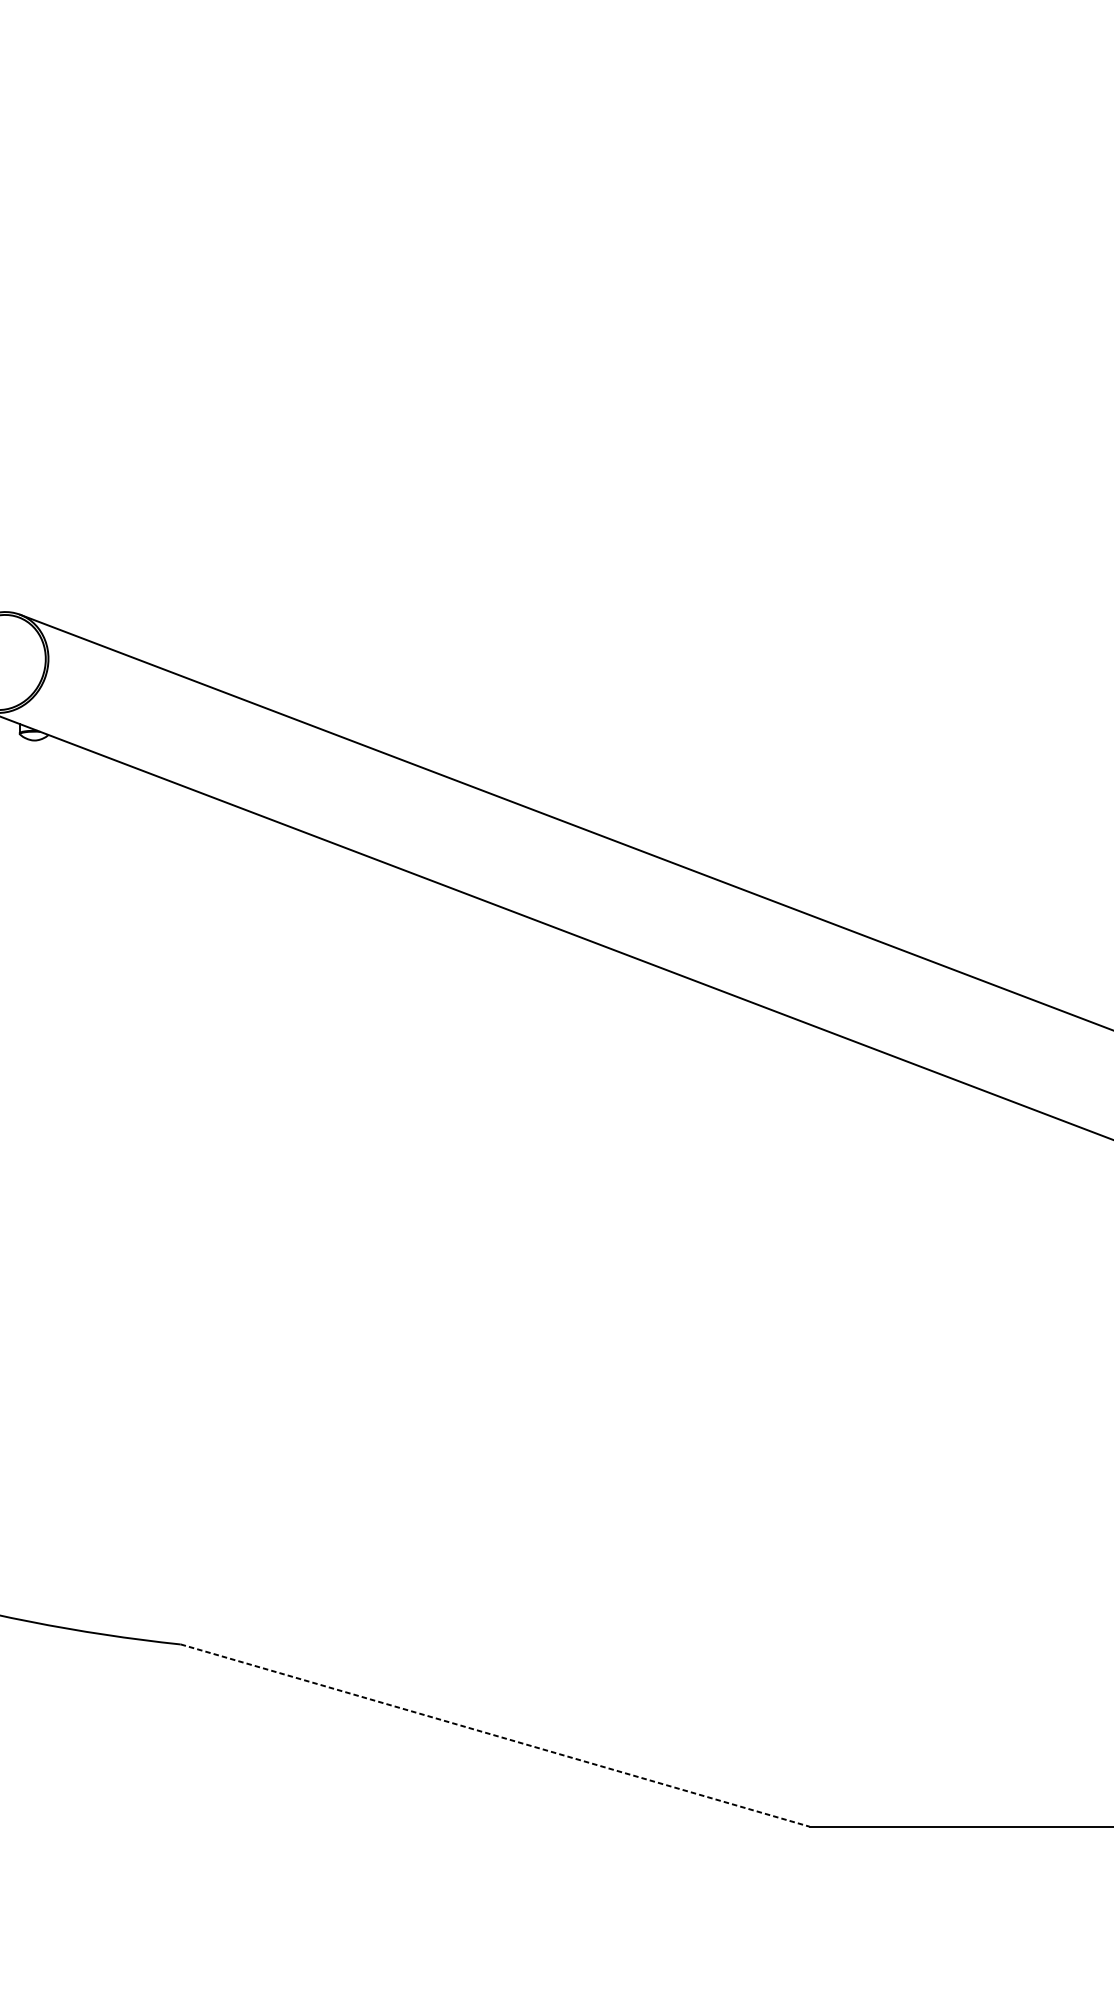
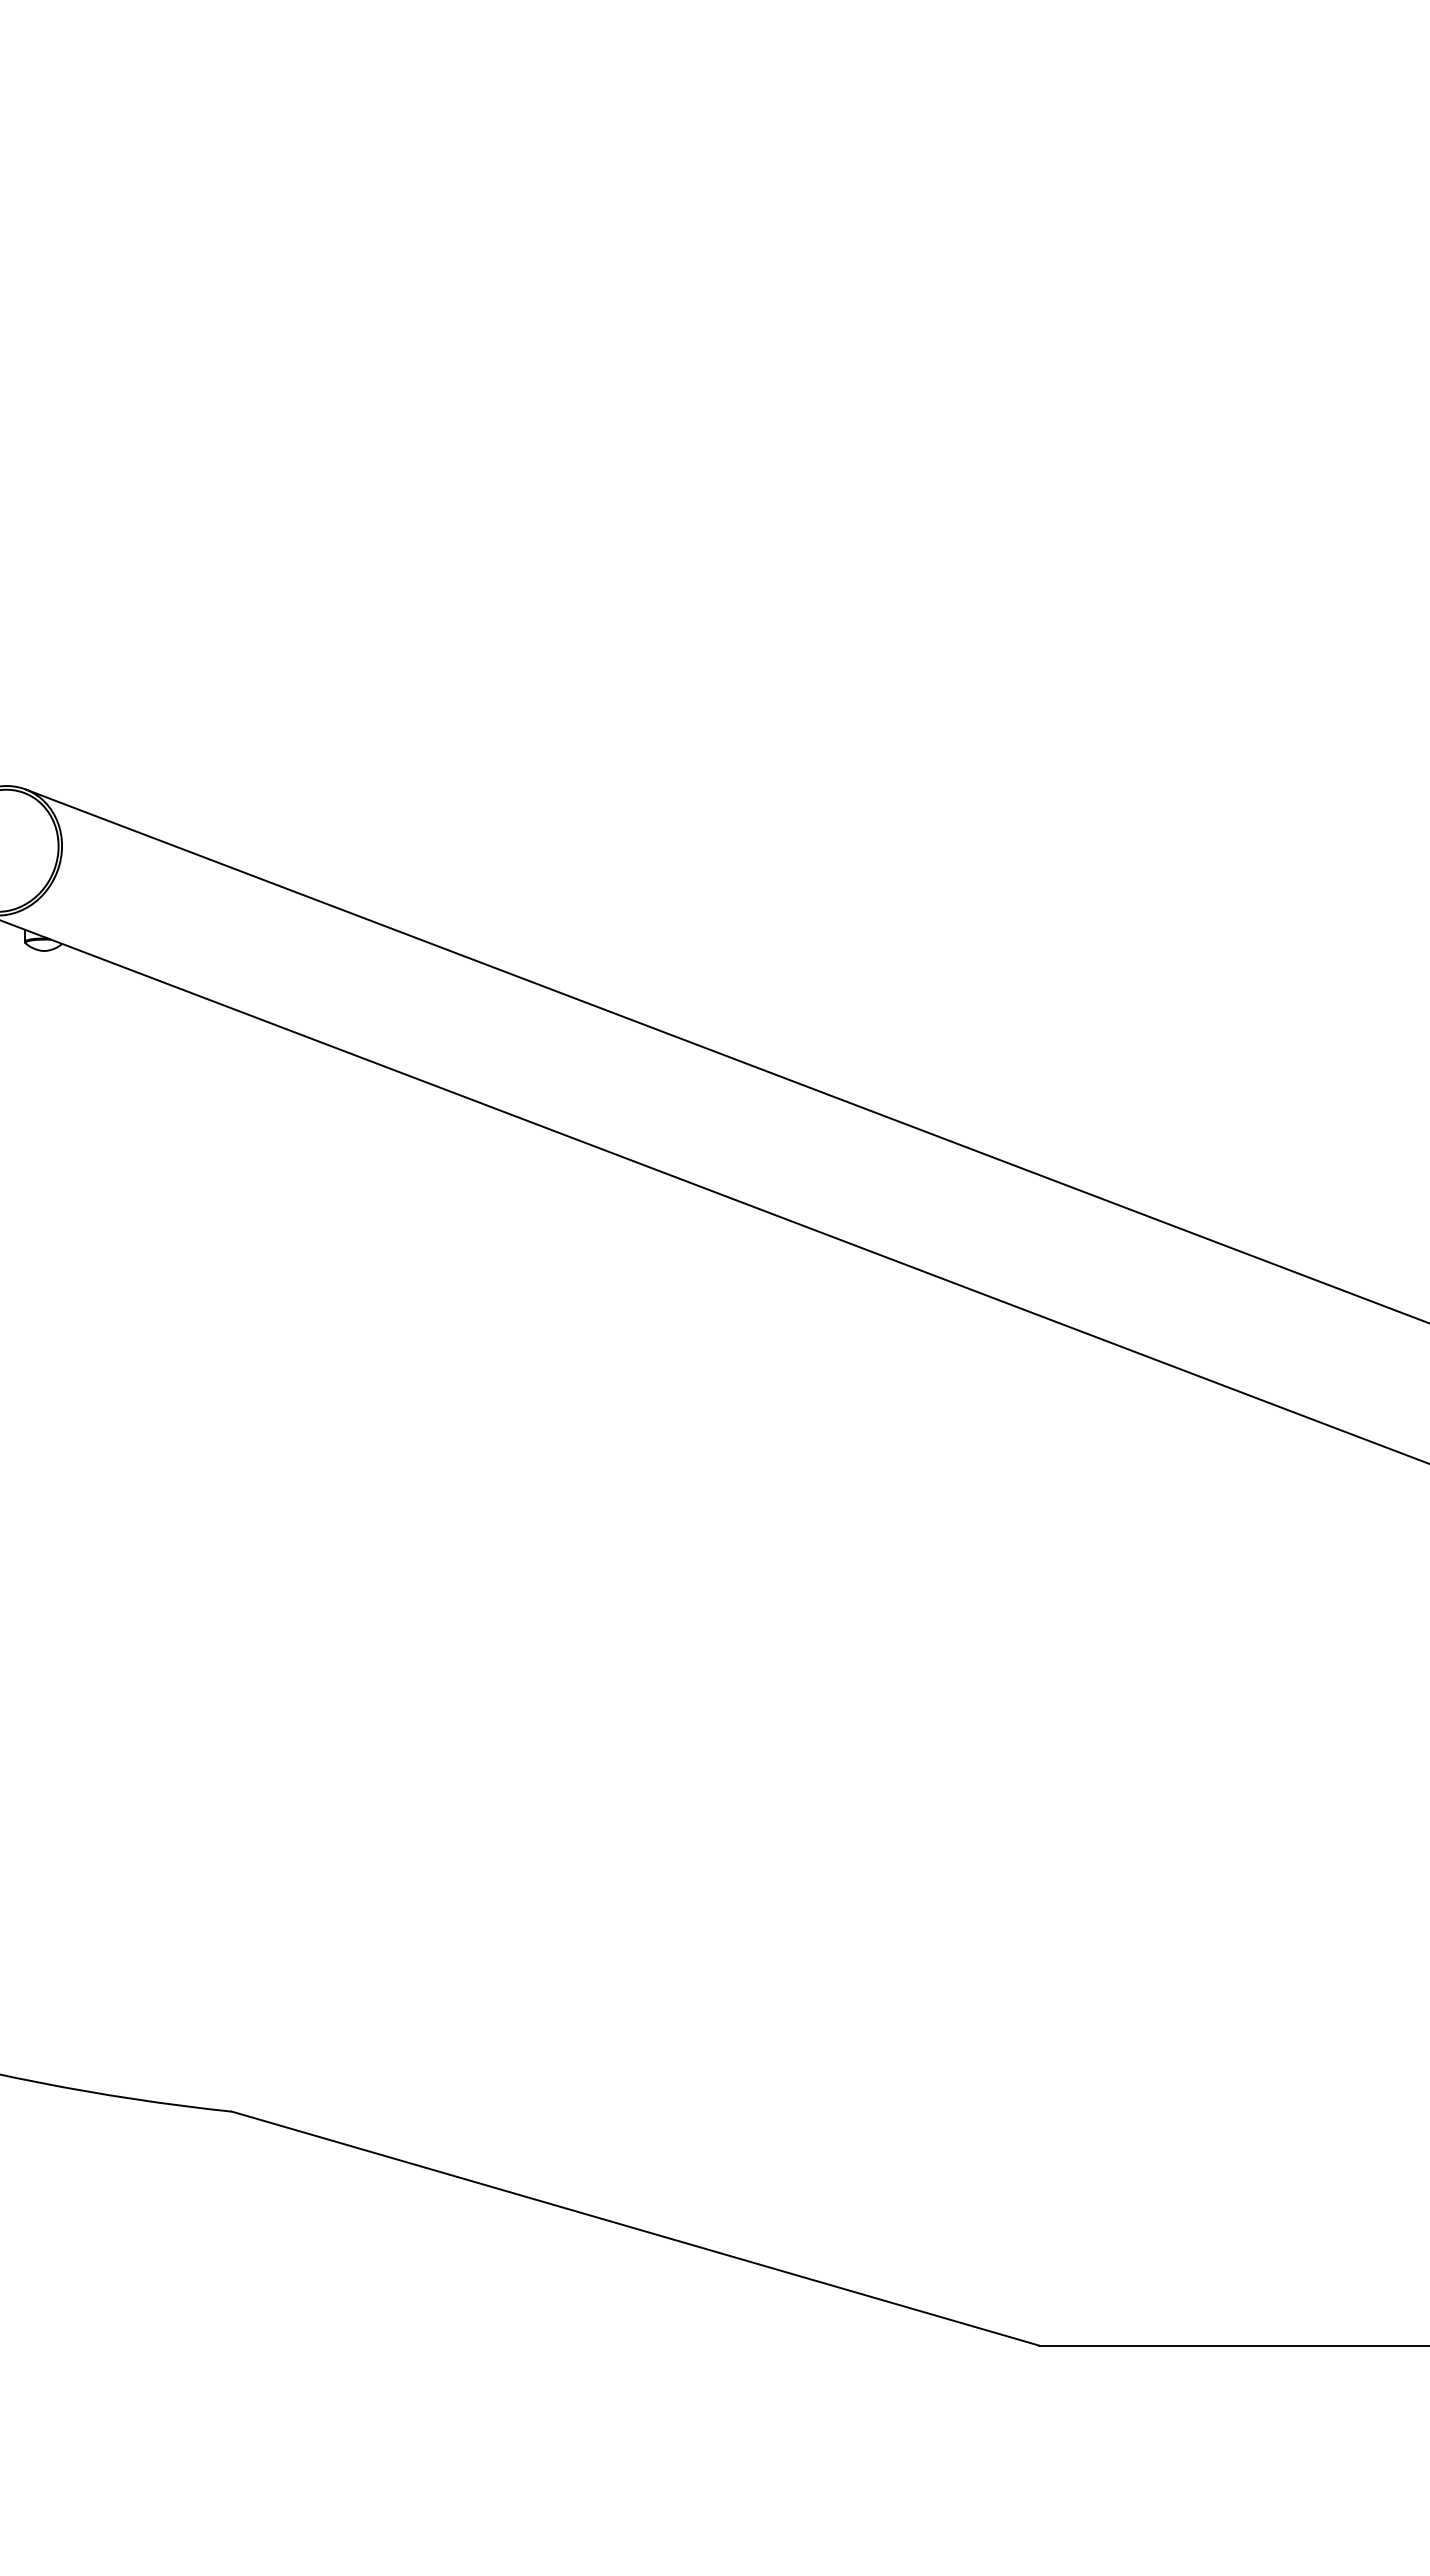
line: (495, 1735) -> (636, 2228), dashed -> solid

